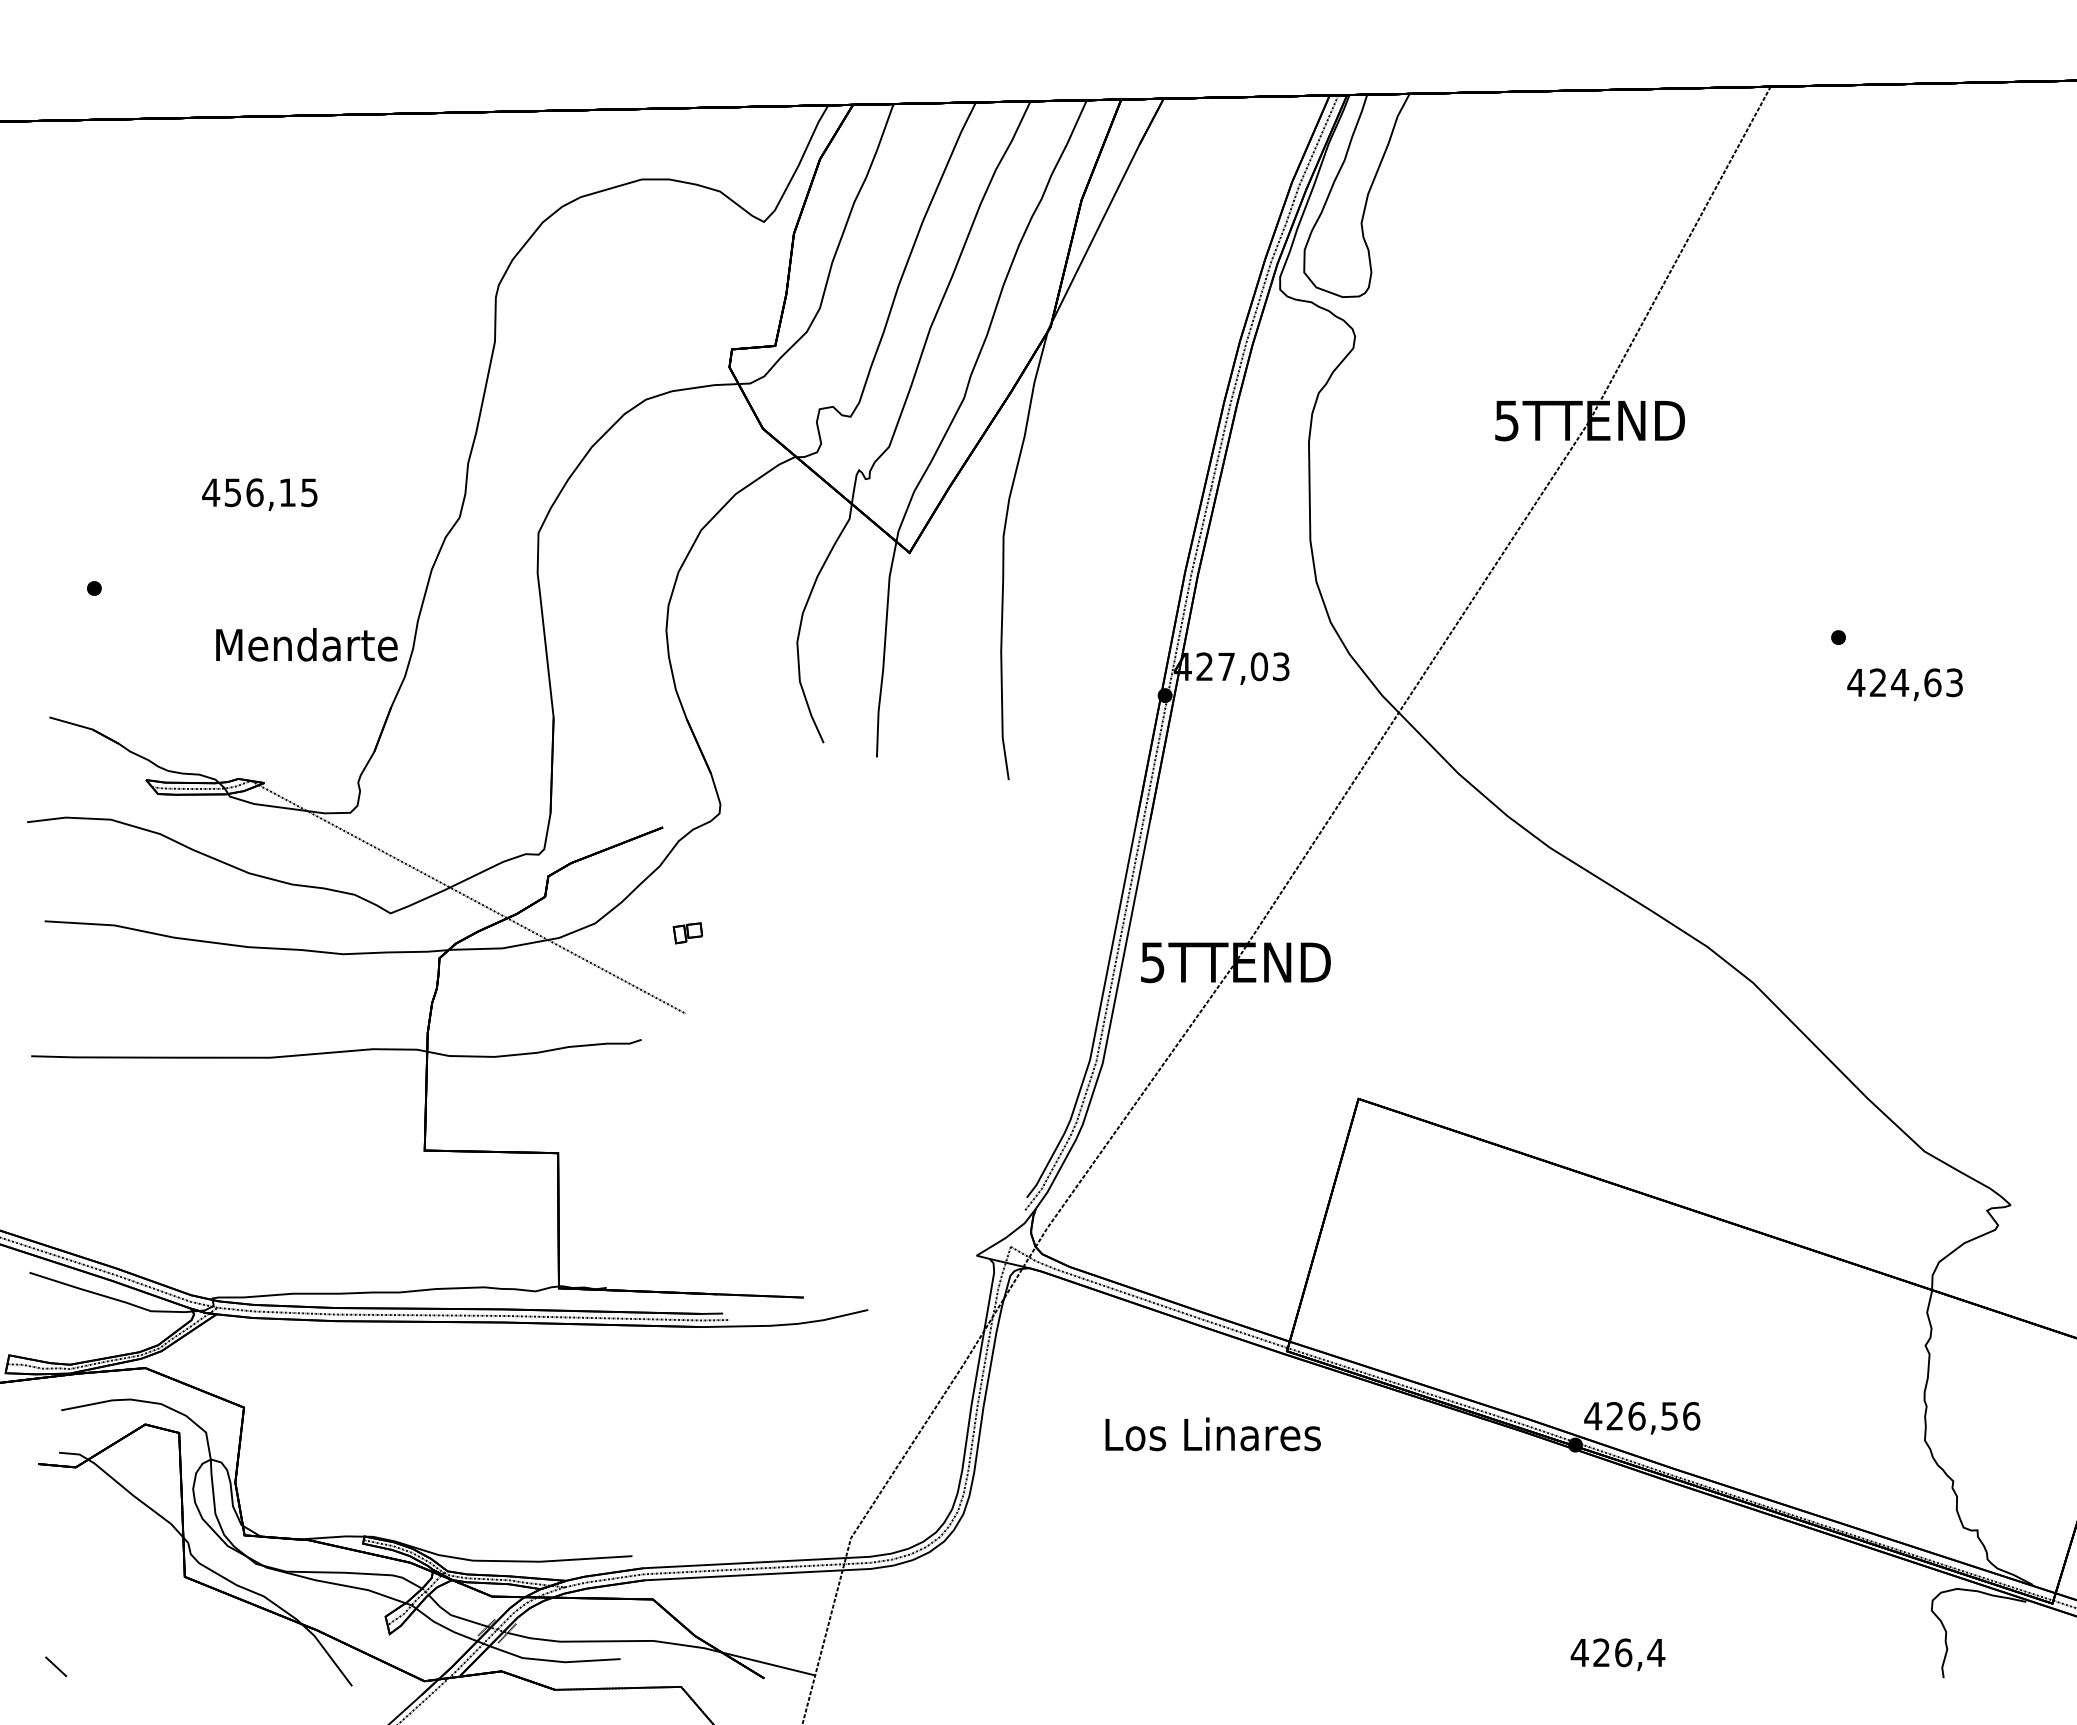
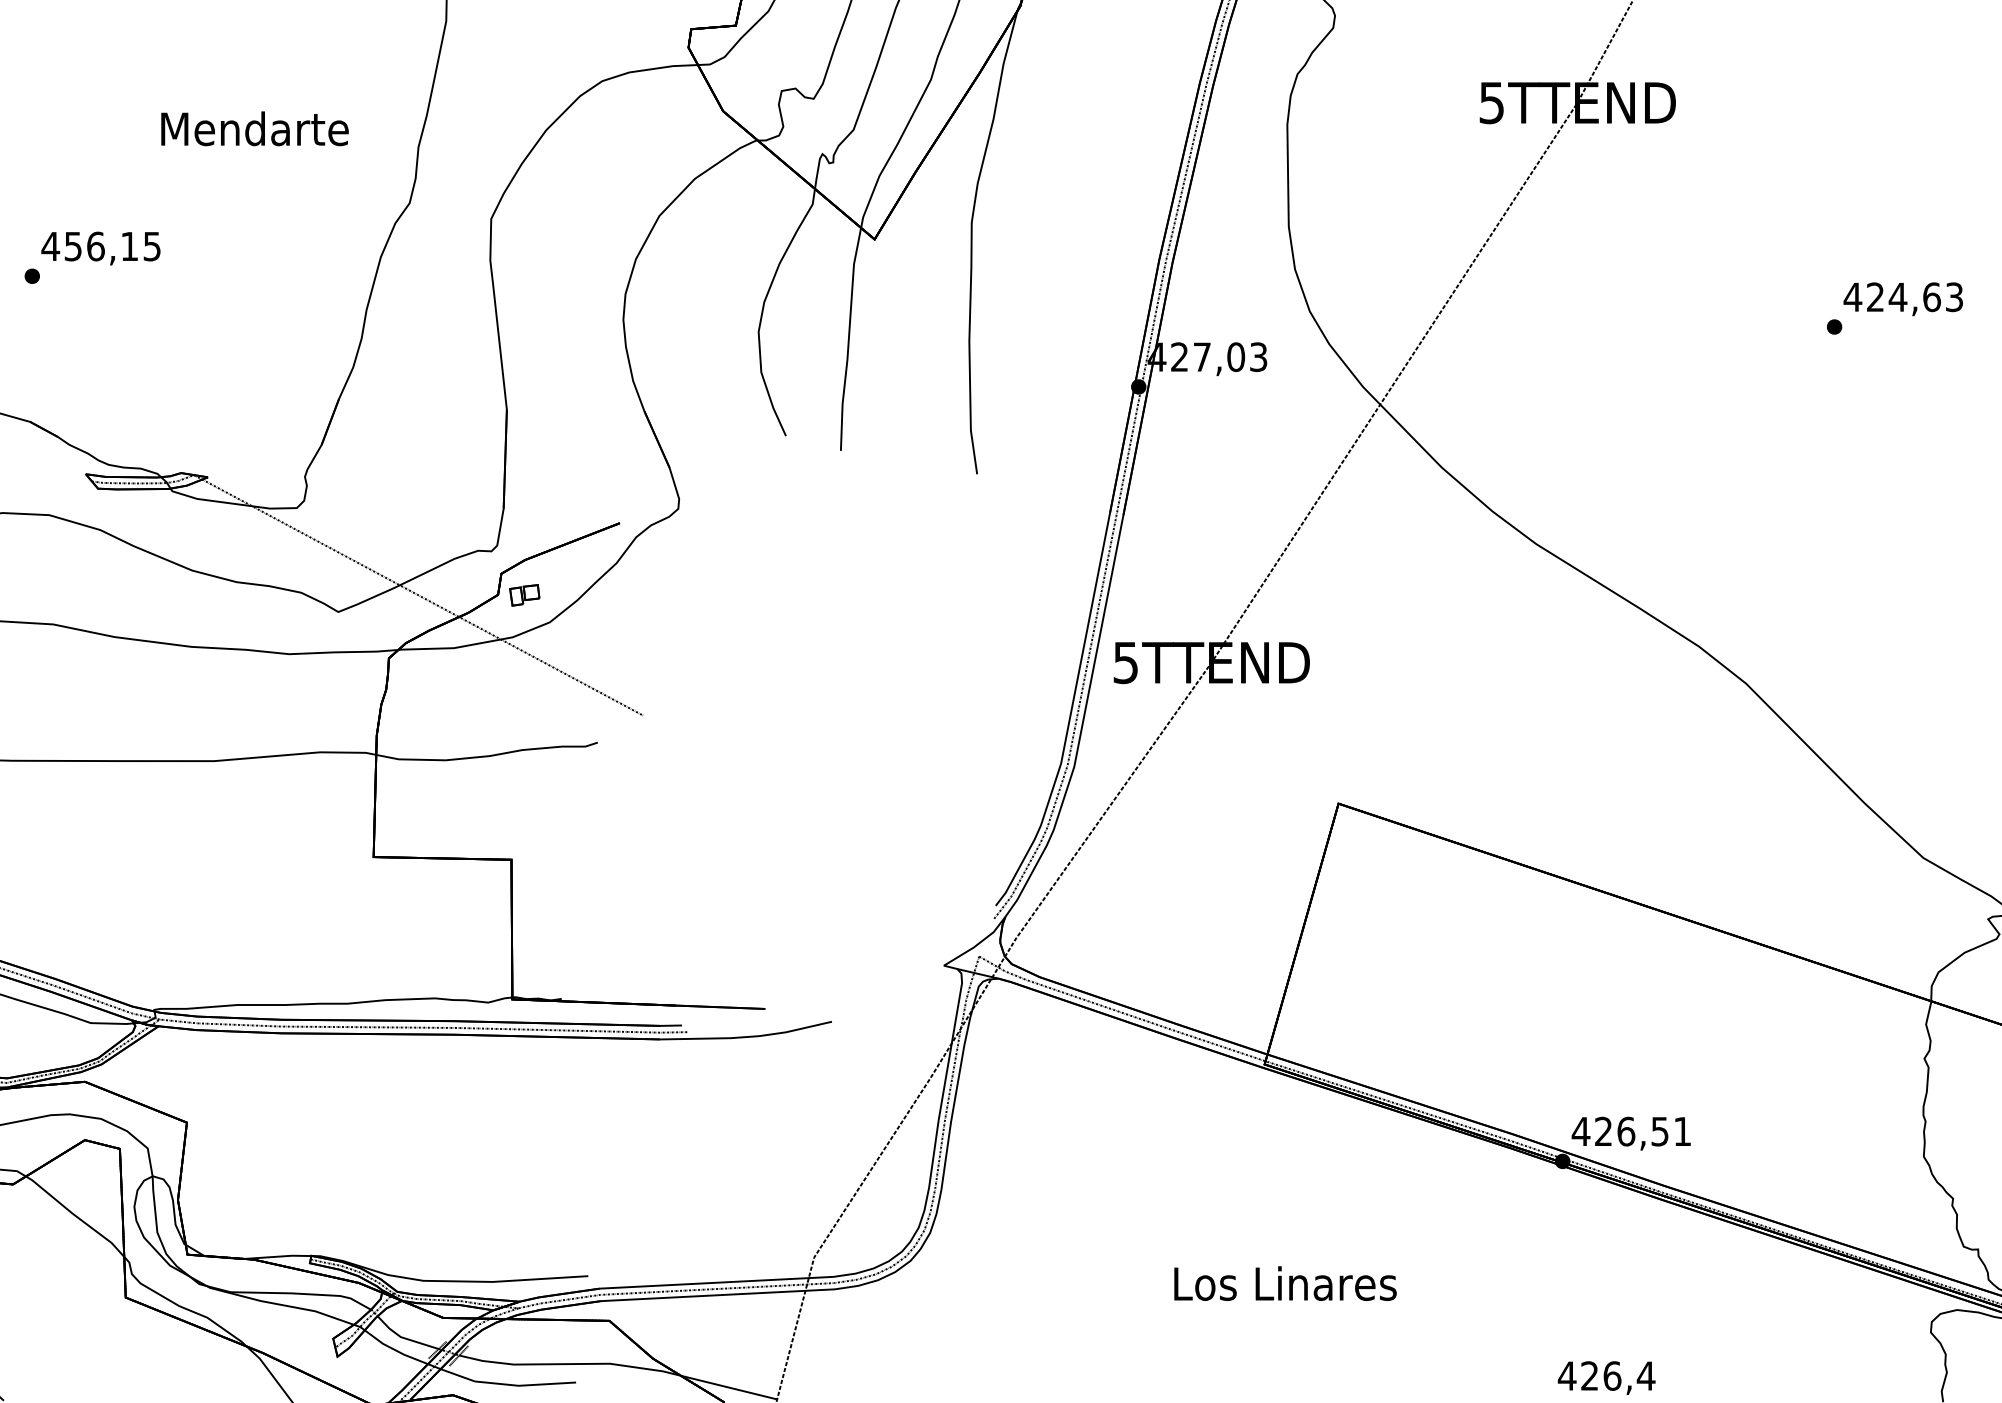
text: (259, 494) -> (100, 248), moved
text: (306, 644) -> (254, 128), moved
text: (1904, 684) -> (1902, 299), moved
part: (687, 933) -> (524, 595), moved
text: (1691, 1416) -> (1682, 1131), 426,56 -> 426,51
text: (1212, 1434) -> (1284, 1283), moved

